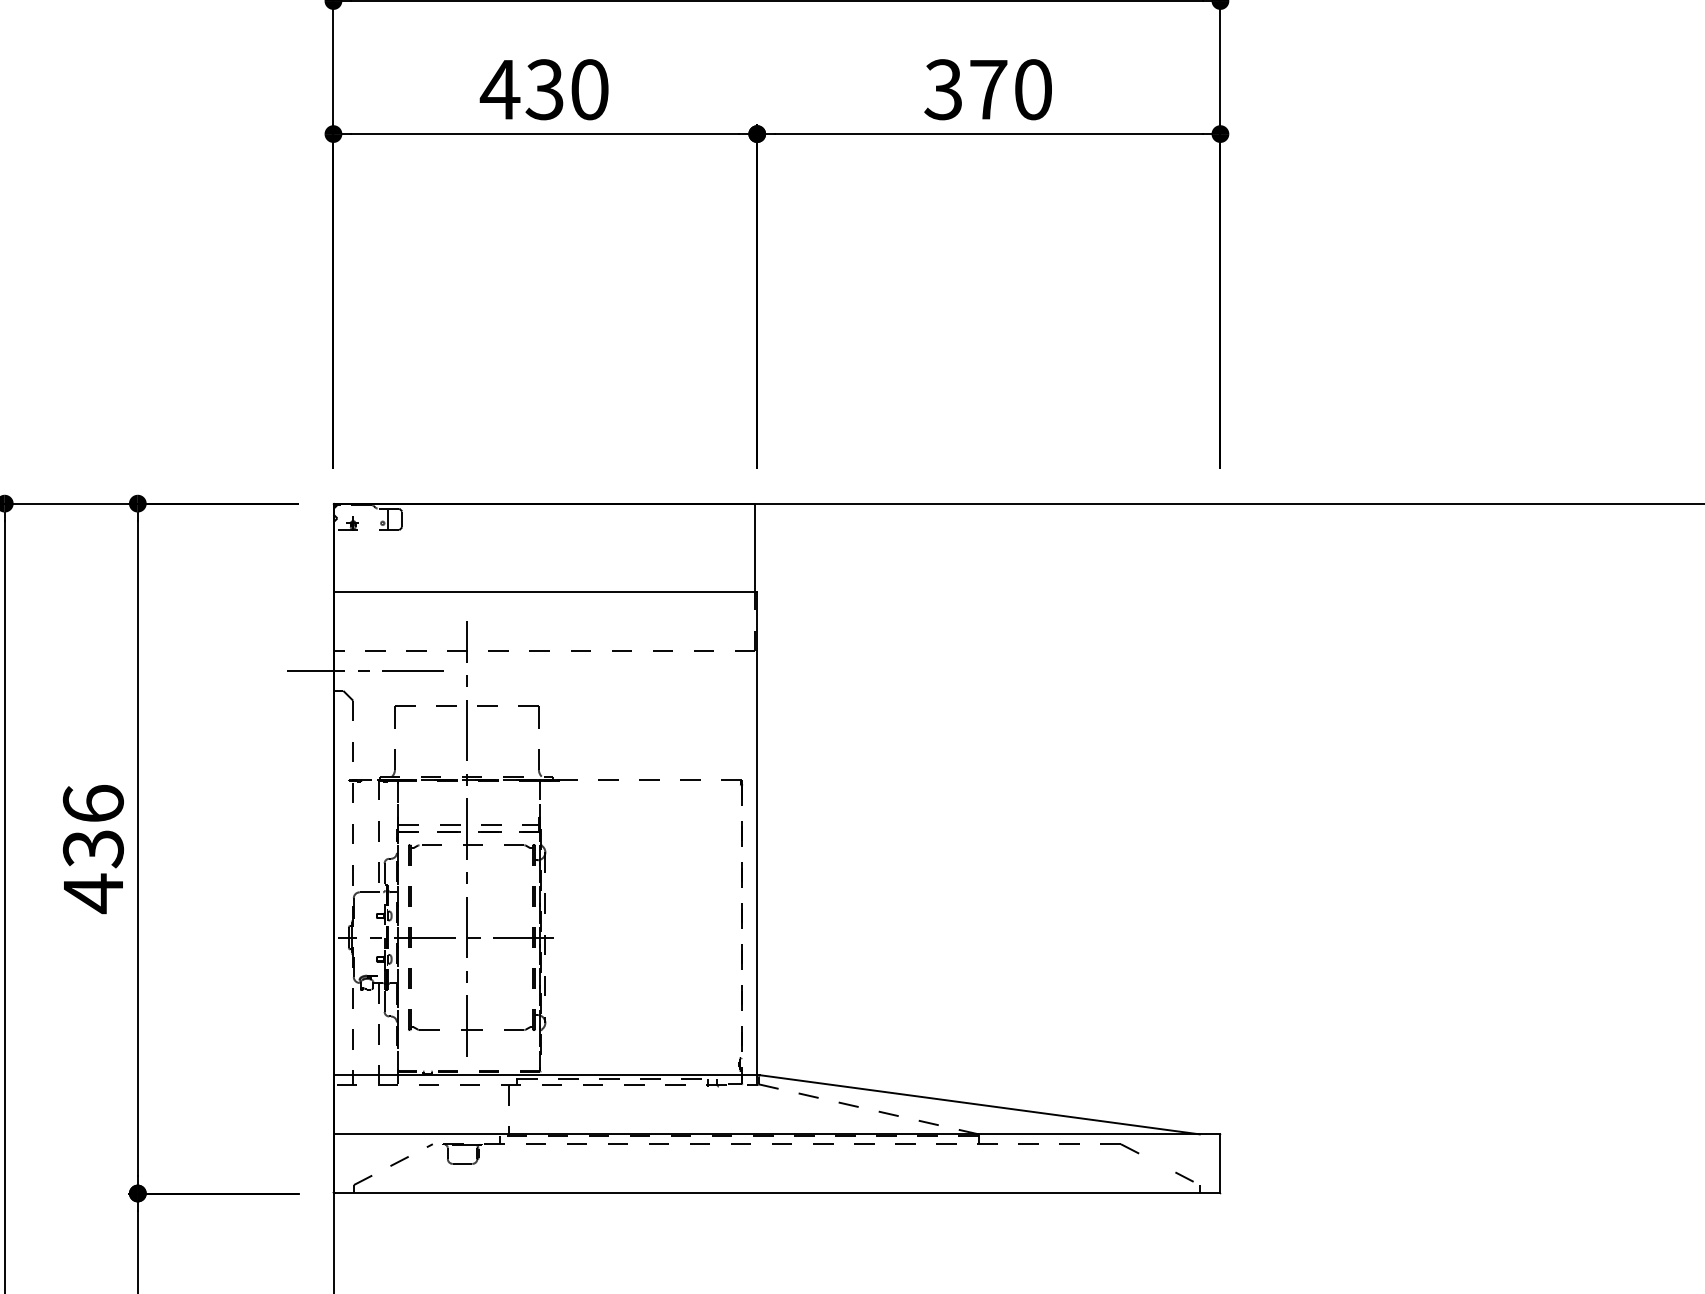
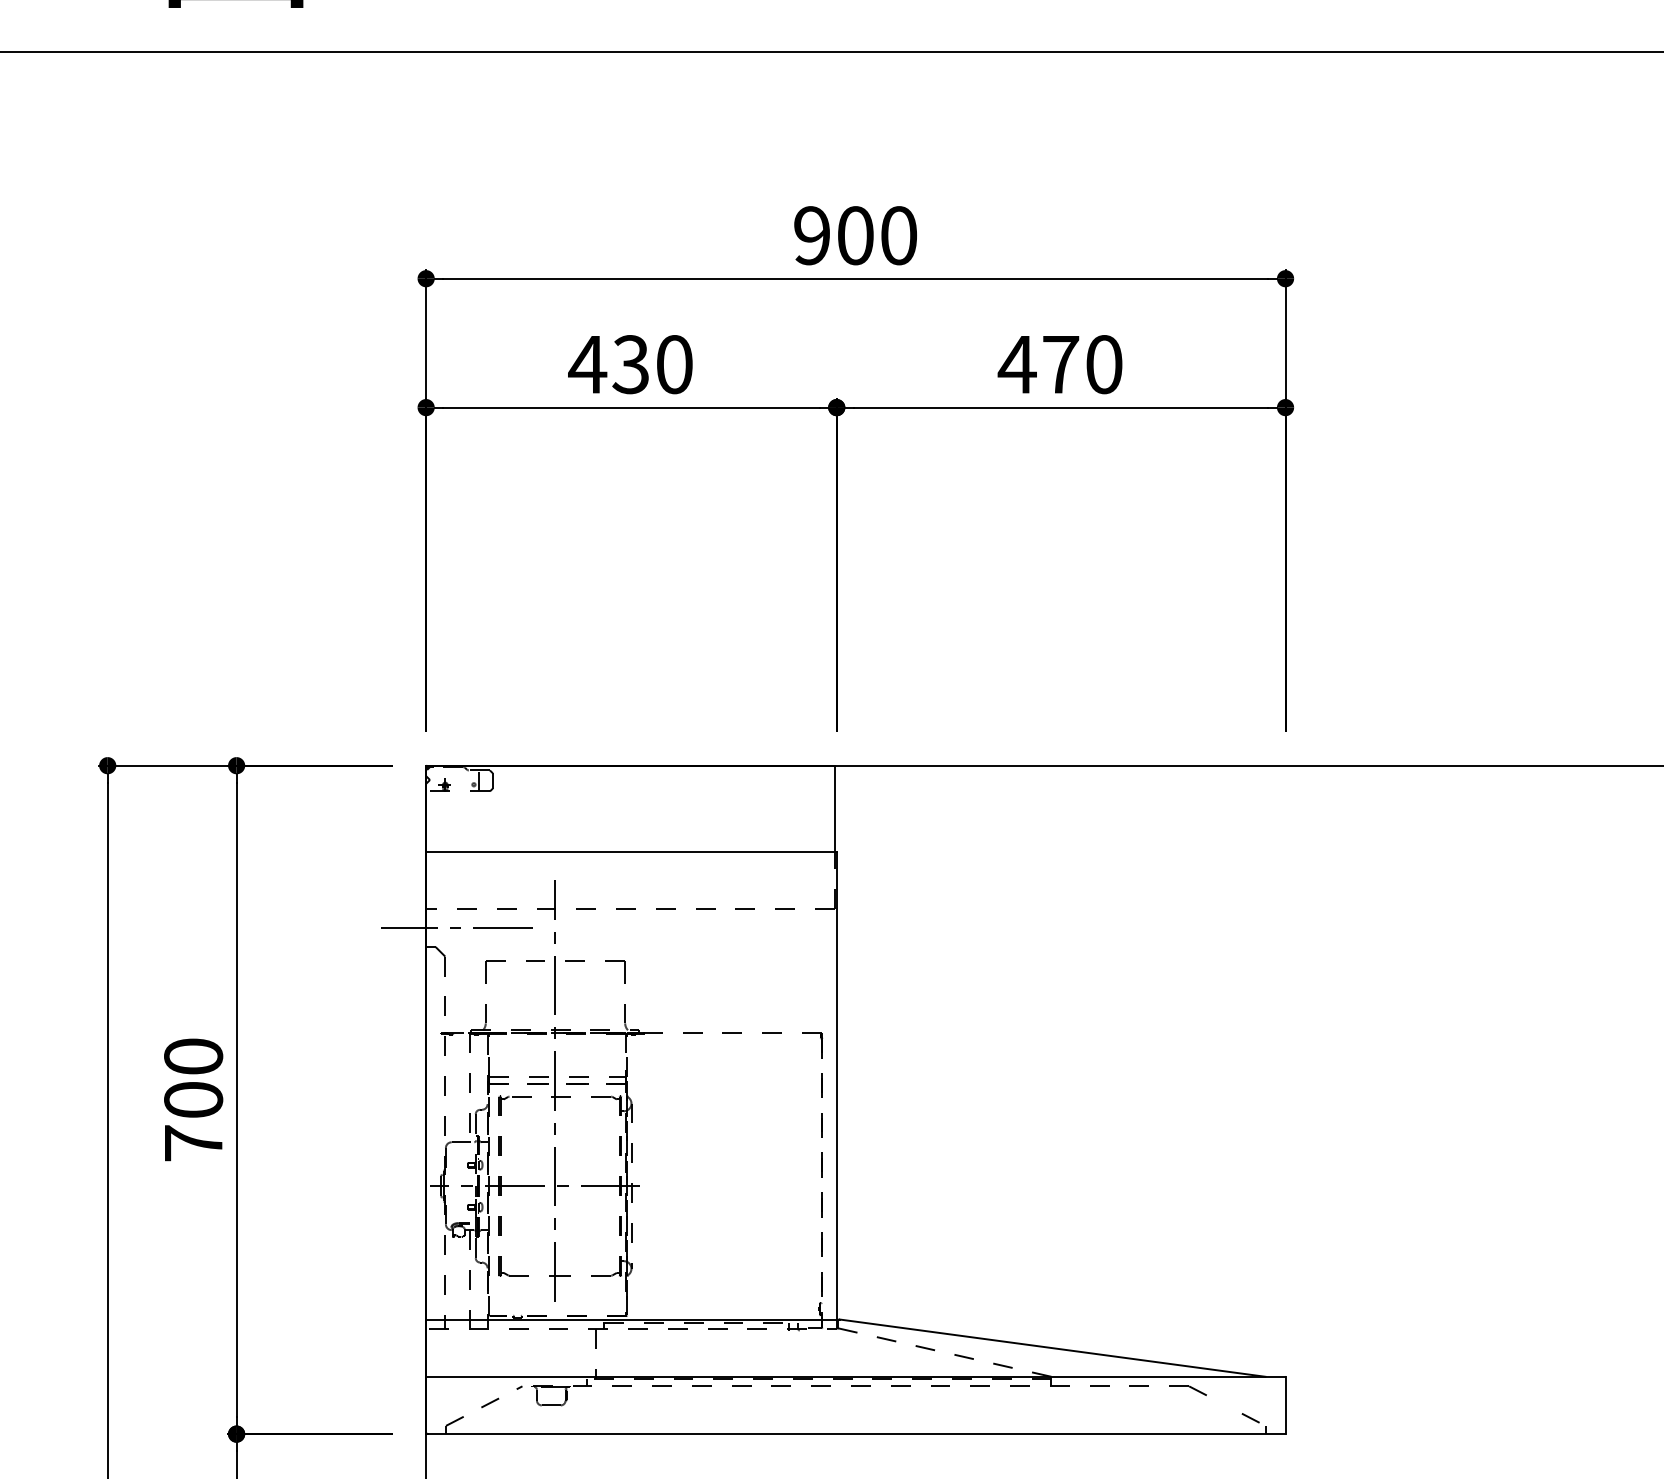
text: (942, 89) -> (1016, 364), 370 -> 470
text: (93, 849) -> (193, 1100), 436 -> 700

